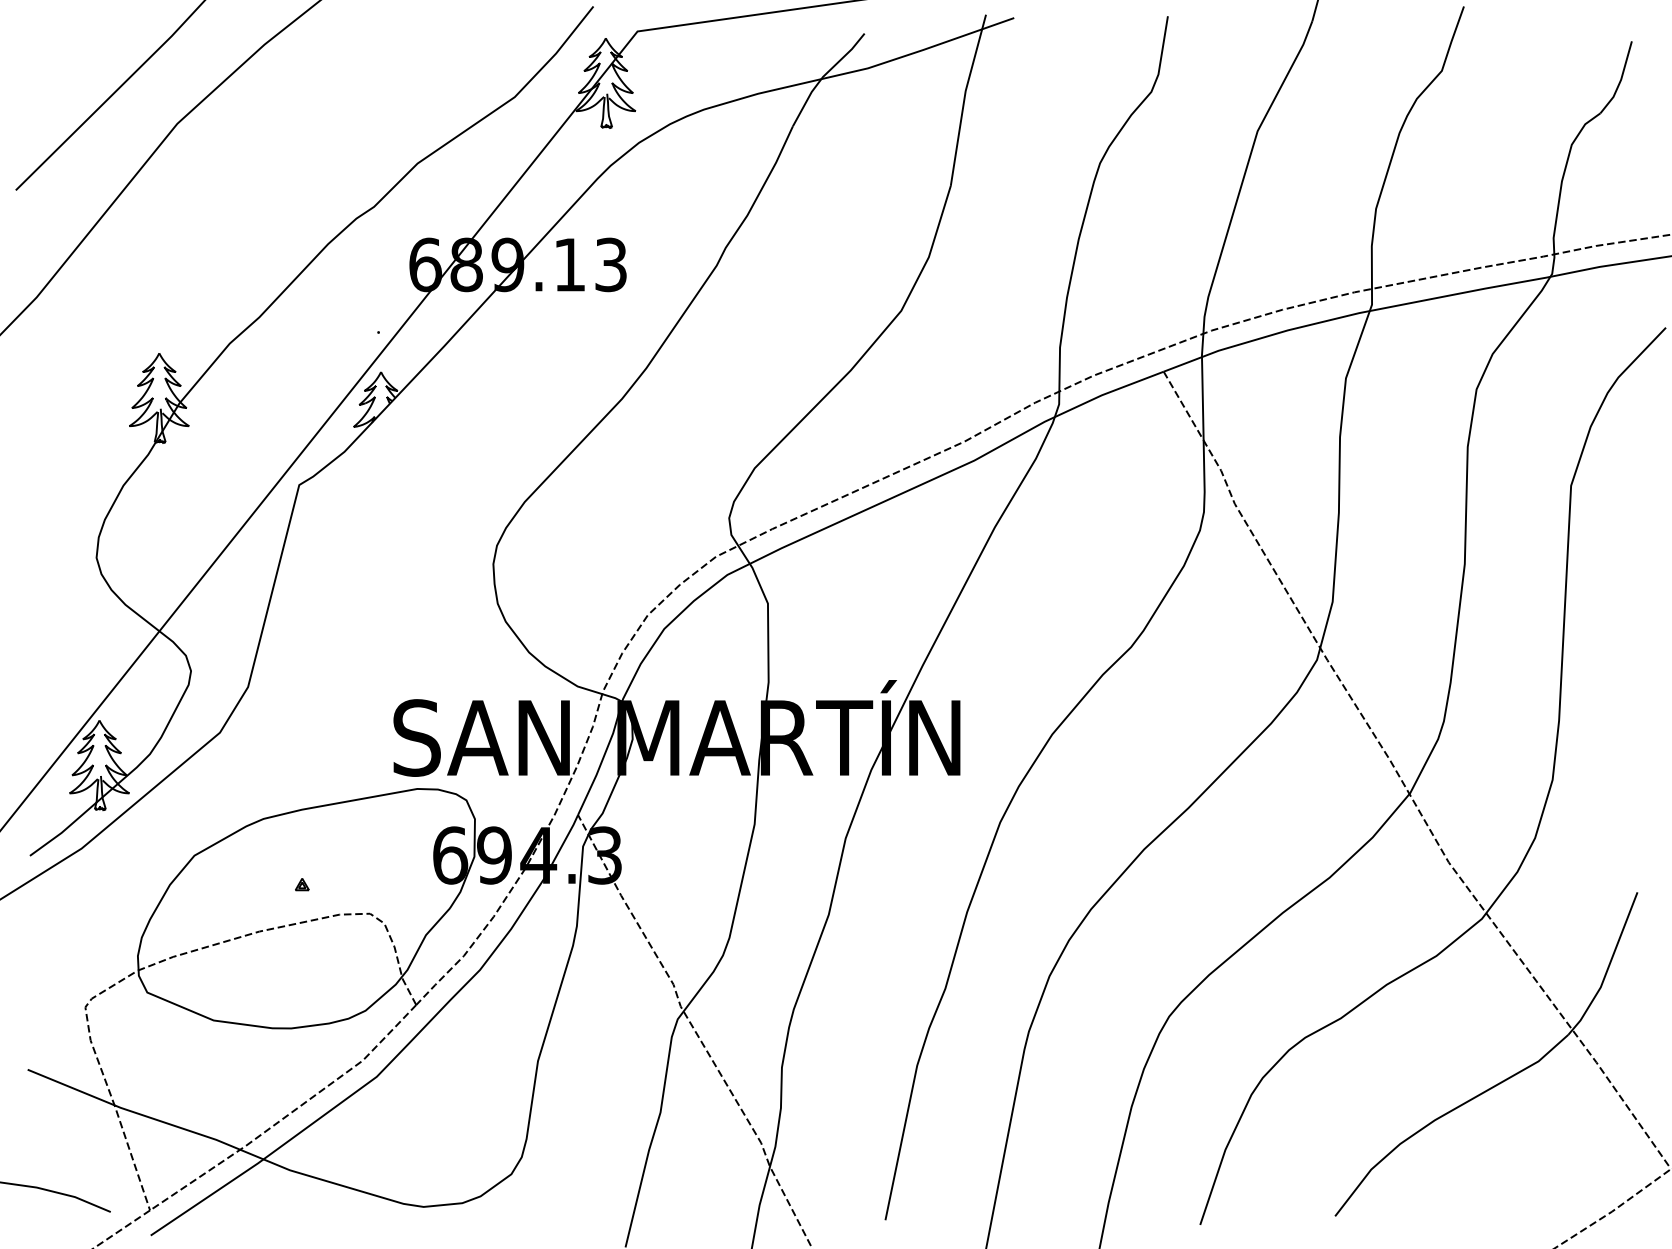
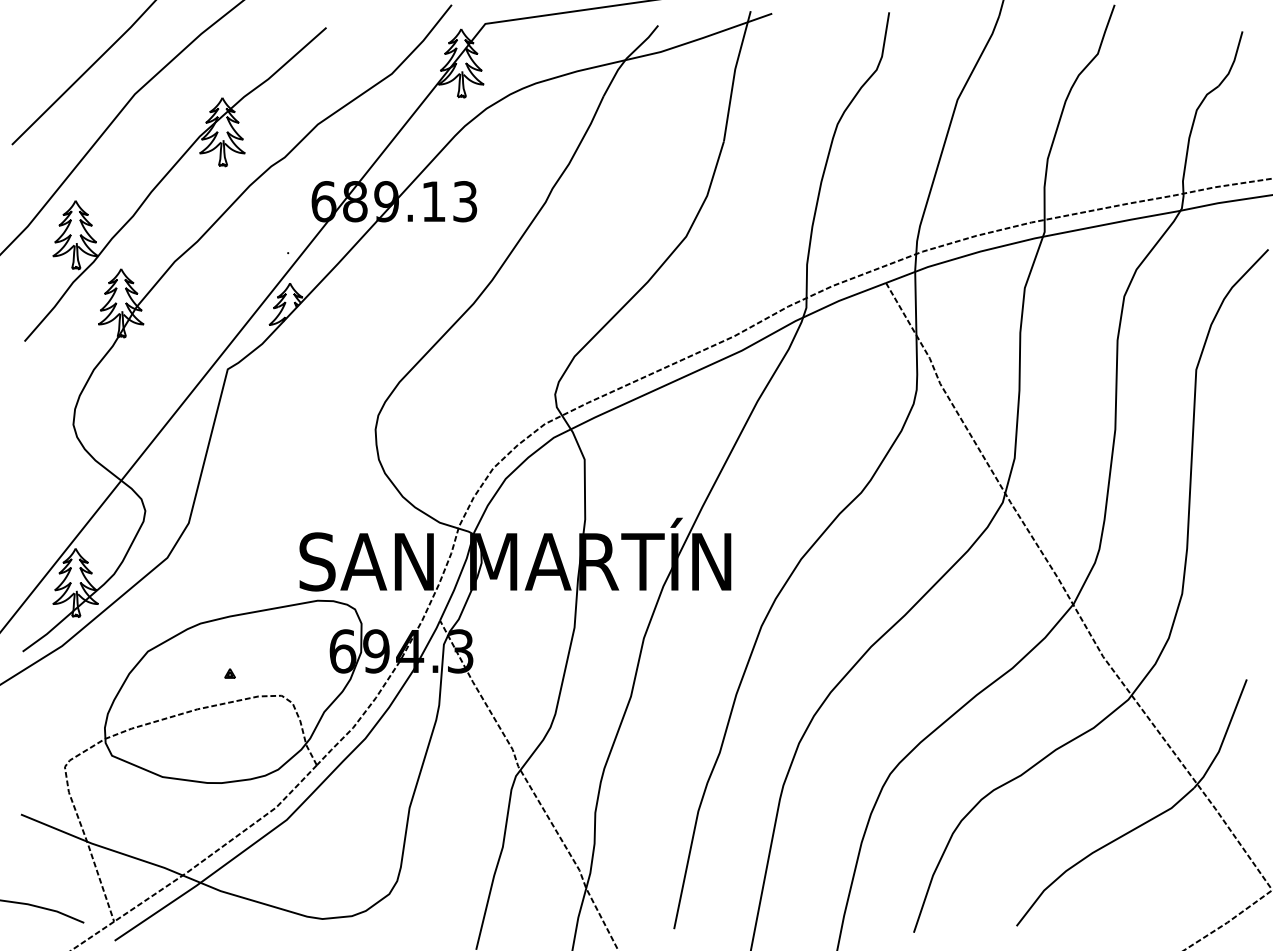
part: (220, 230) -> (167, 175), added

